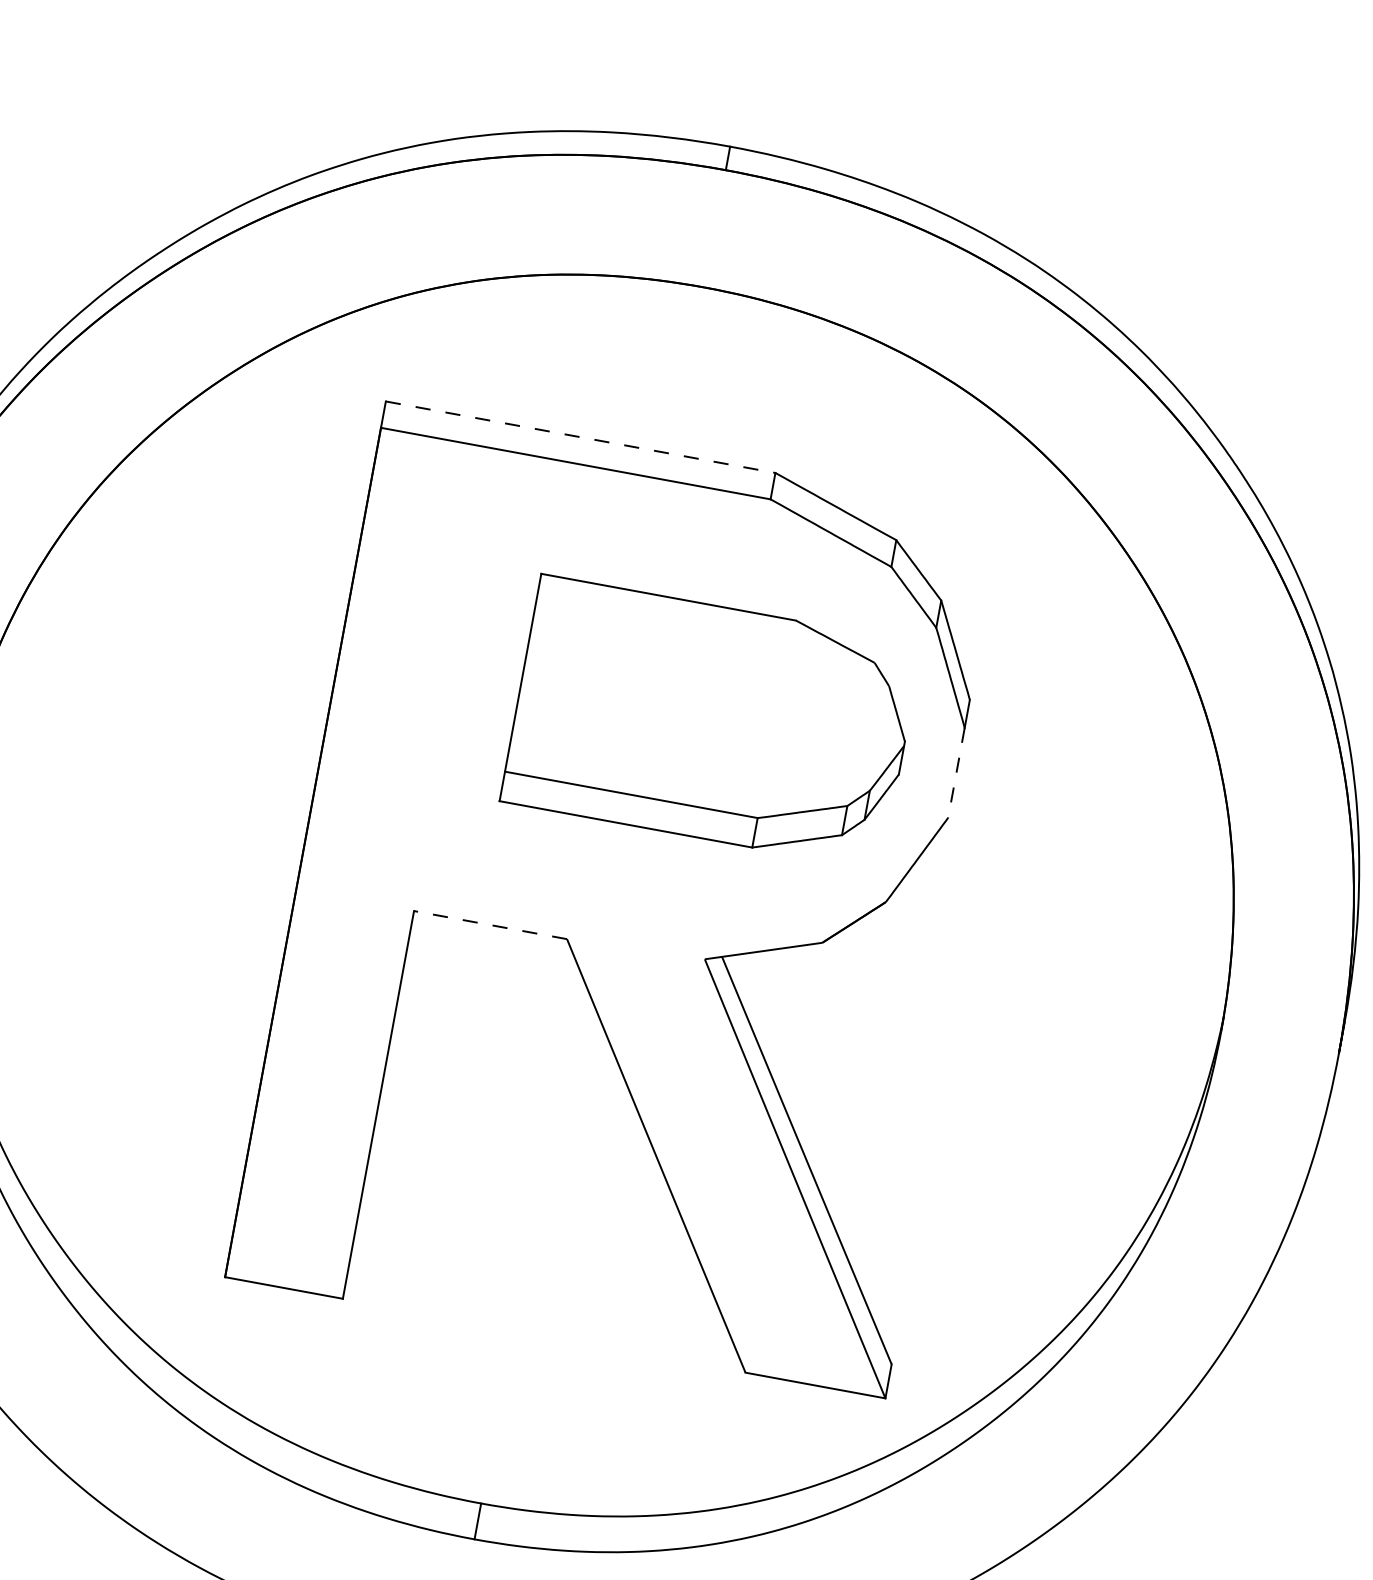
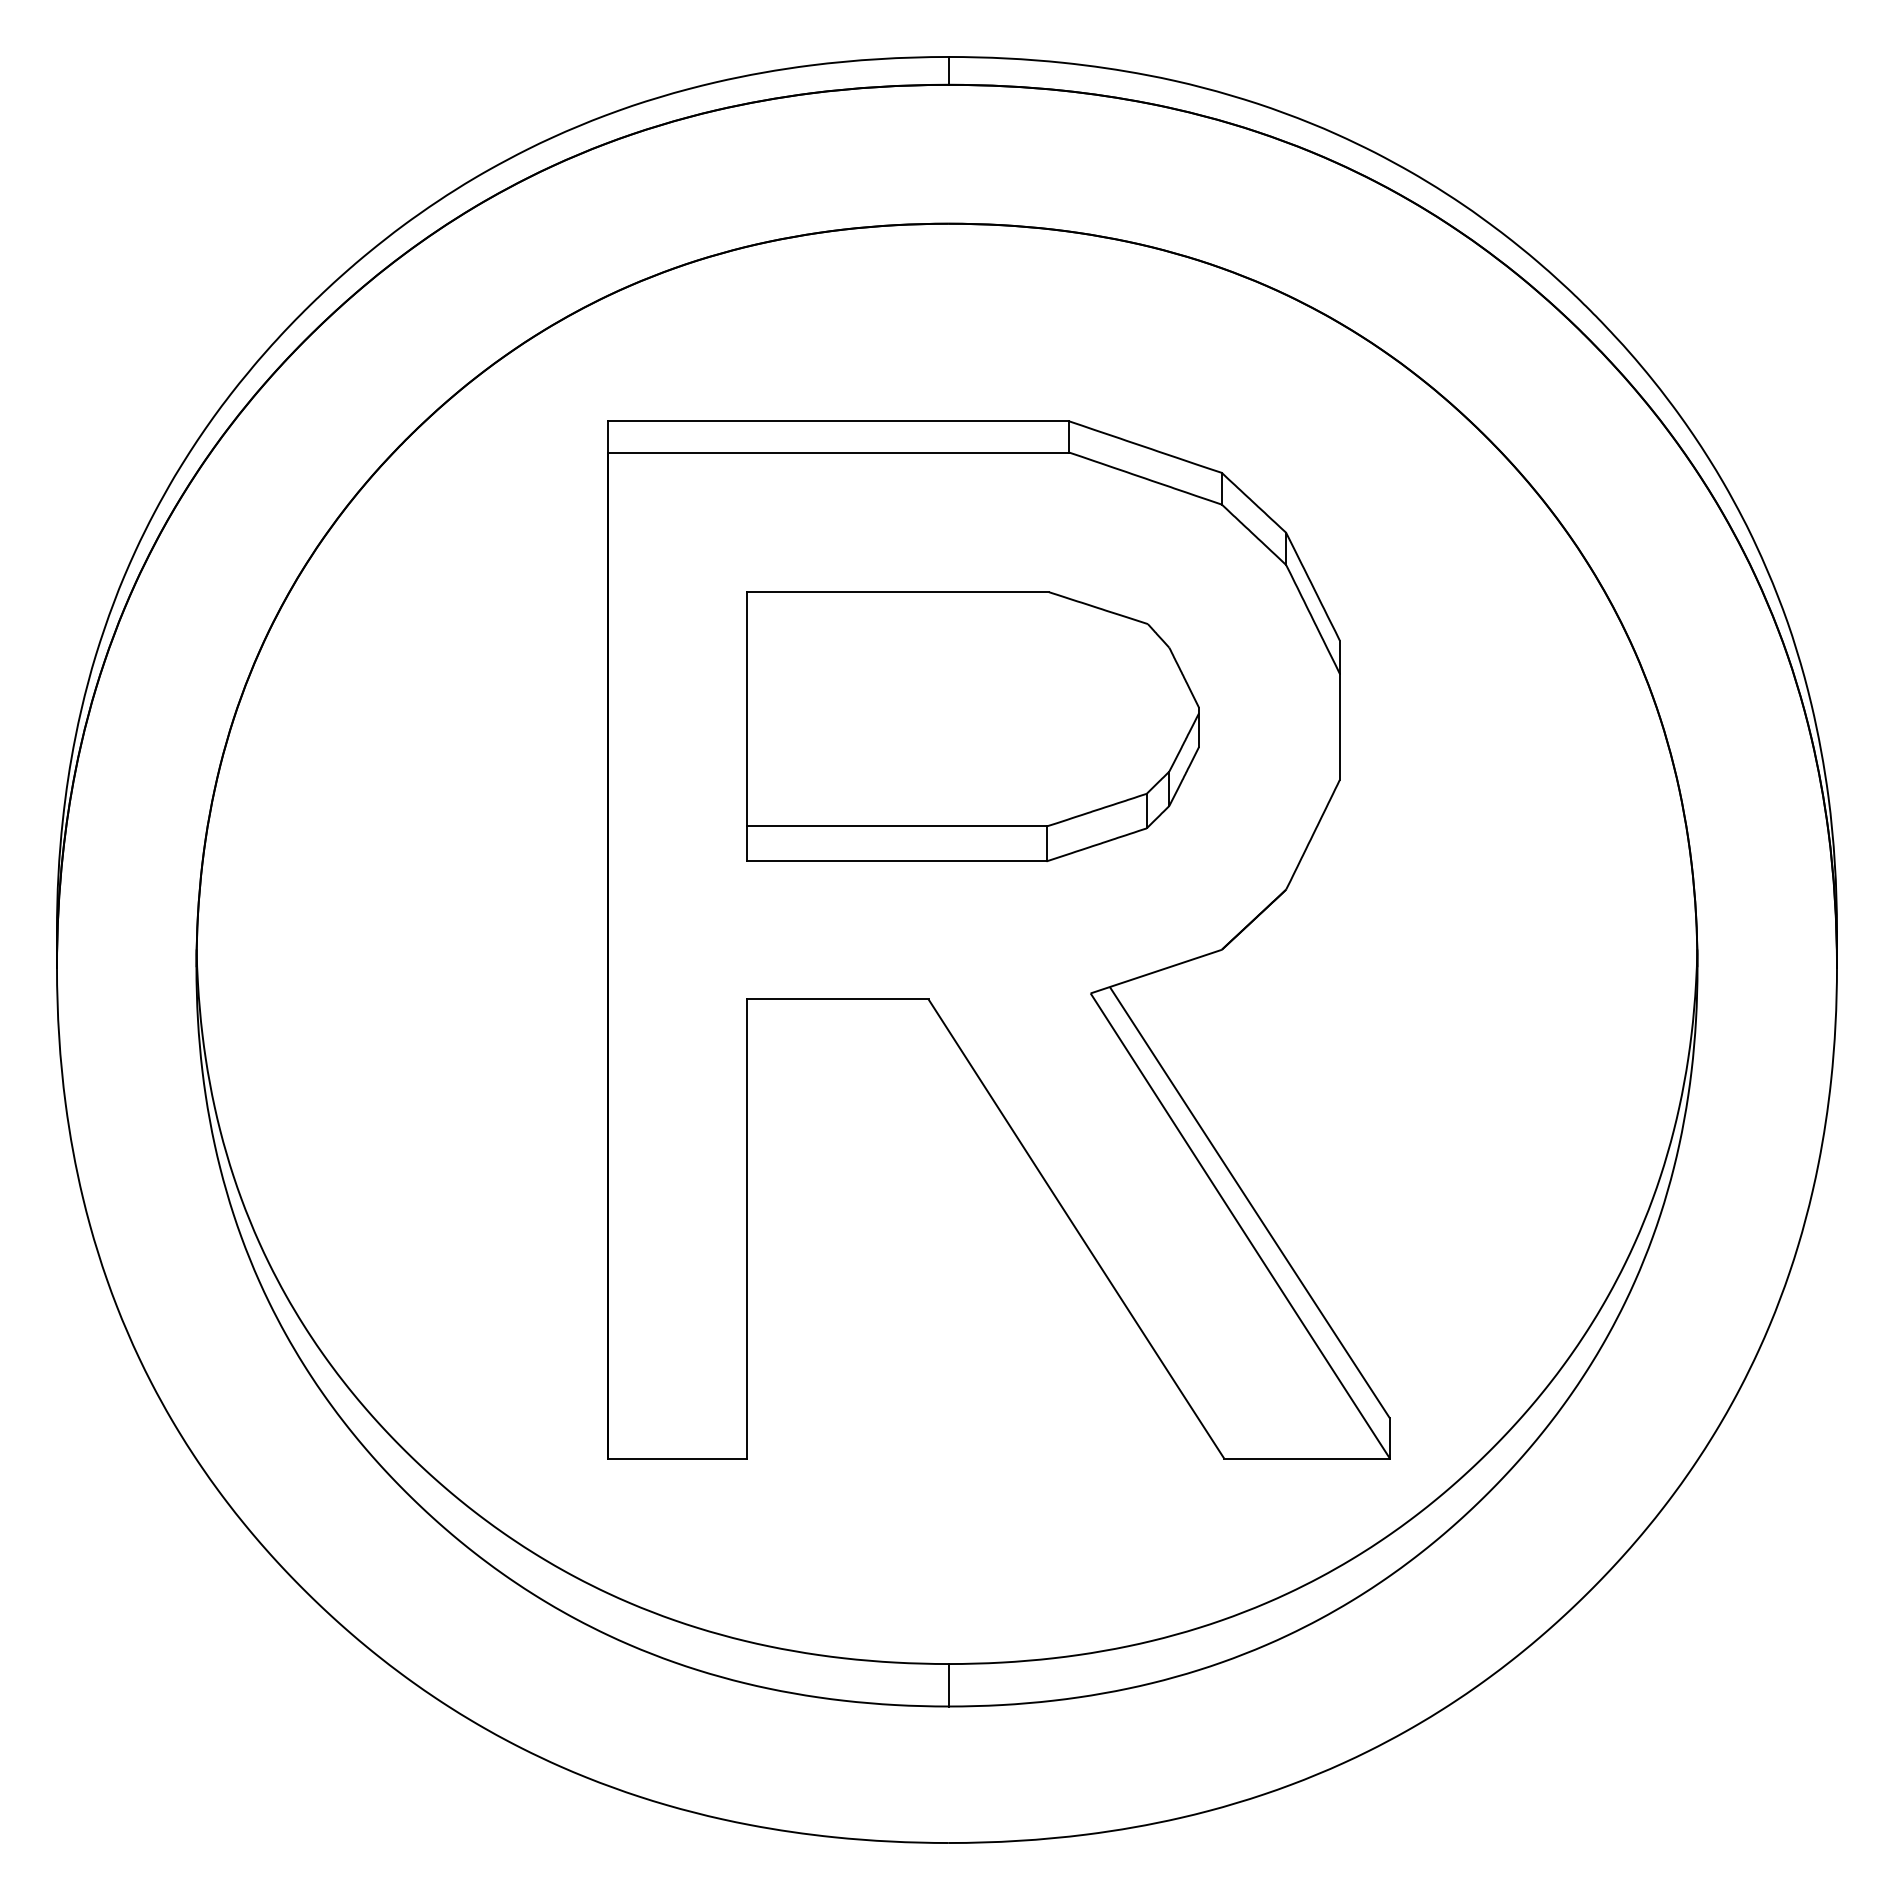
line: (580, 437) -> (838, 421), dashed -> solid
part: (710, 722) -> (972, 726), moved
line: (956, 773) -> (1339, 727), dashed -> solid
line: (490, 925) -> (837, 999), dashed -> solid

